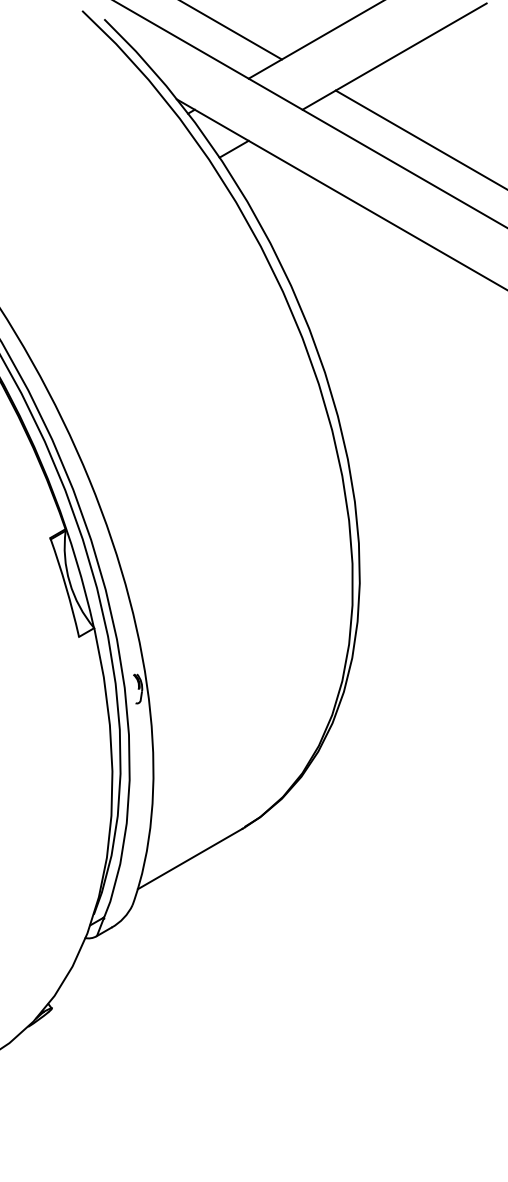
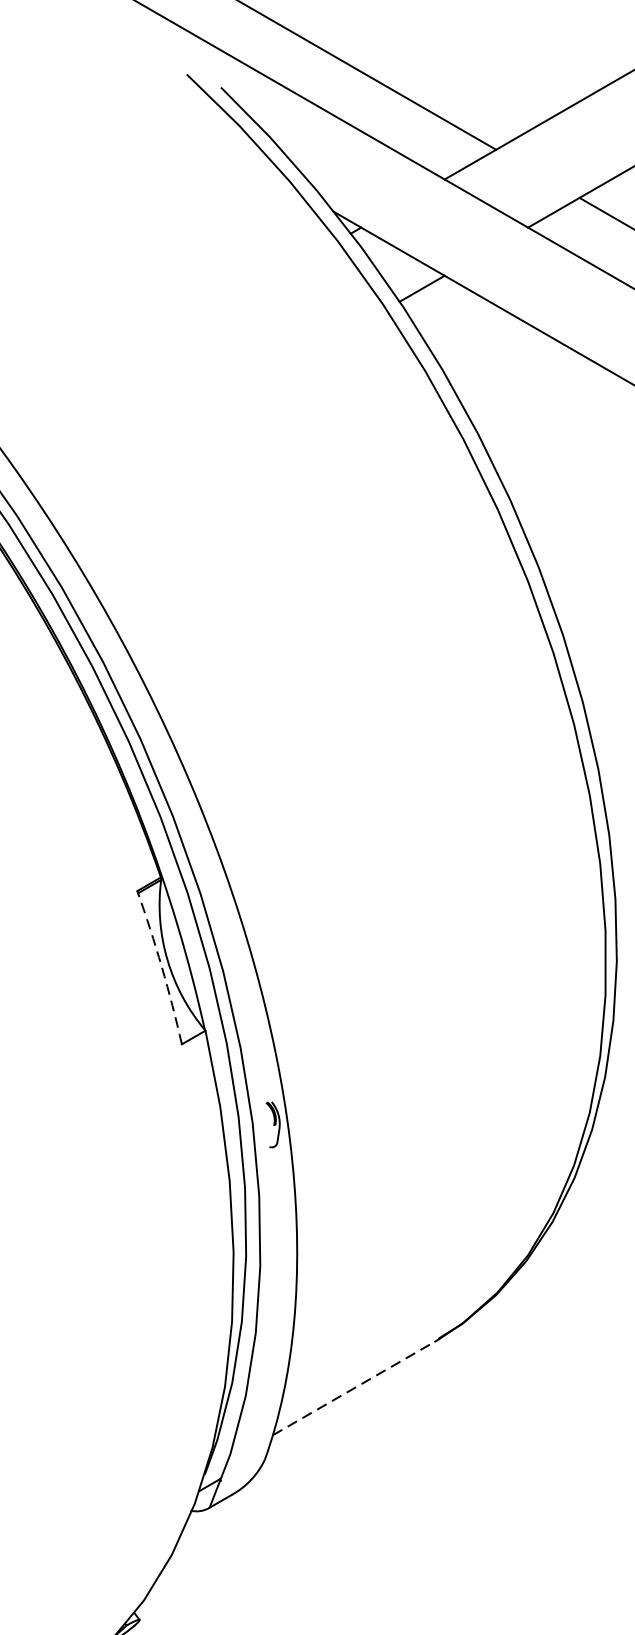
arc: (66, 587) -> (162, 967), solid -> dashed
line: (190, 858) -> (354, 1387), solid -> dashed

